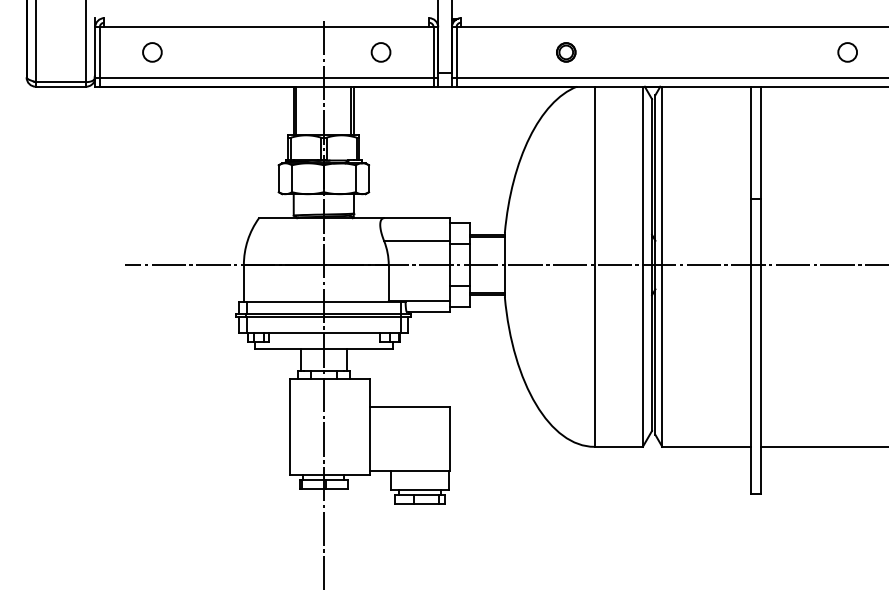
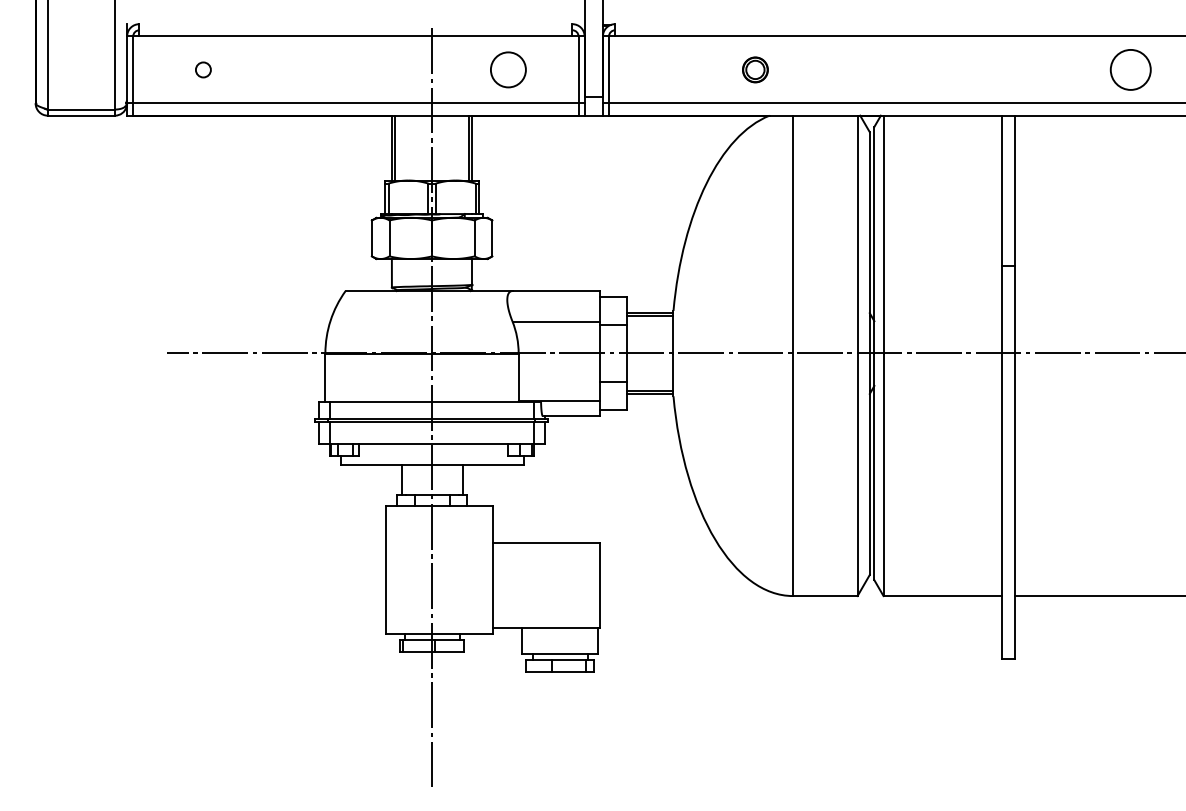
circle: (152, 52) -> (203, 70), size x0.6
circle: (380, 52) -> (507, 70), size x1.4
circle: (847, 52) -> (1130, 70), size x1.6

